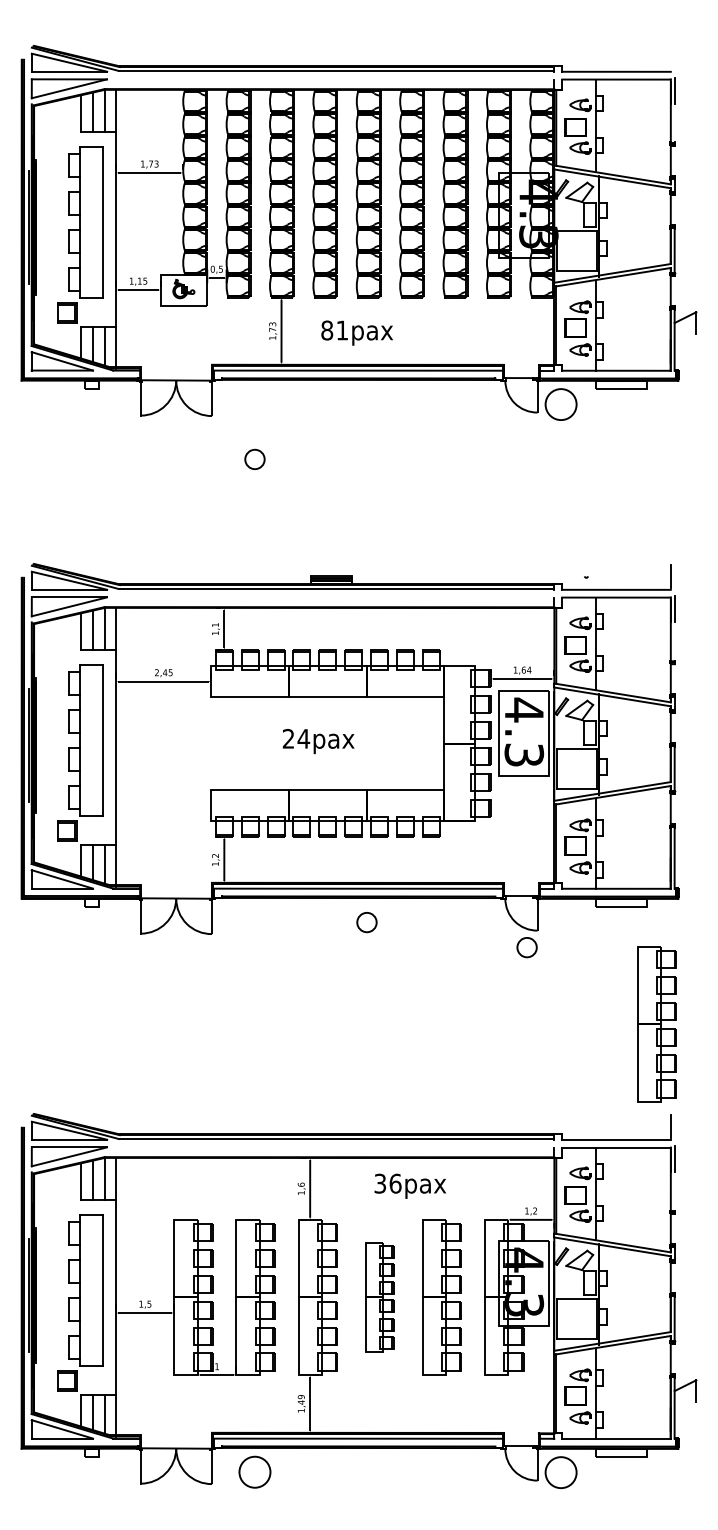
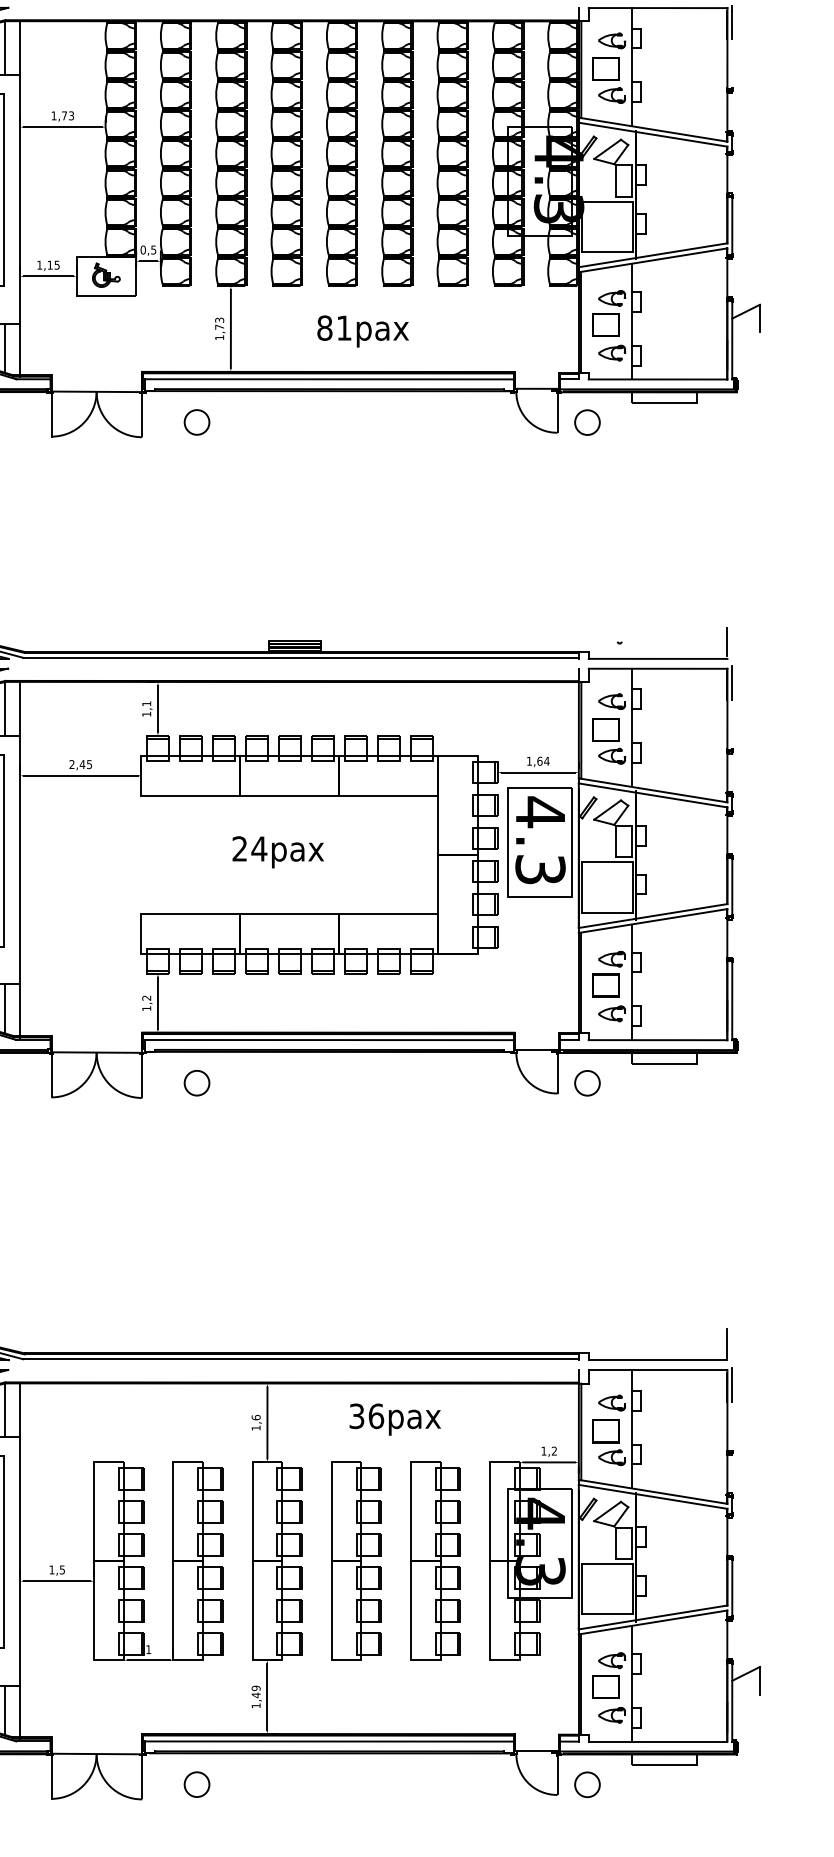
text: (356, 332) -> (362, 330), moved
circle: (560, 404) -> (586, 422), size x0.62
circle: (254, 458) -> (196, 421), moved
circle: (366, 922) -> (196, 1083), moved
circle: (526, 947) -> (586, 1083), moved
part: (656, 1024) -> (709, 1213), removed
part: (379, 1297) -> (355, 1561), size x1.43
circle: (254, 1472) -> (196, 1784), size x0.62
circle: (560, 1472) -> (586, 1784), size x0.62

